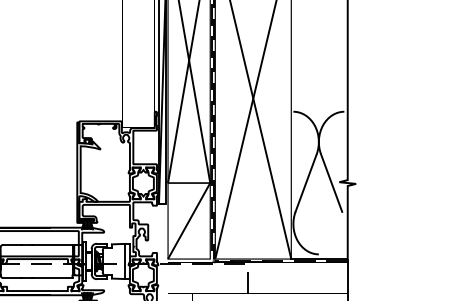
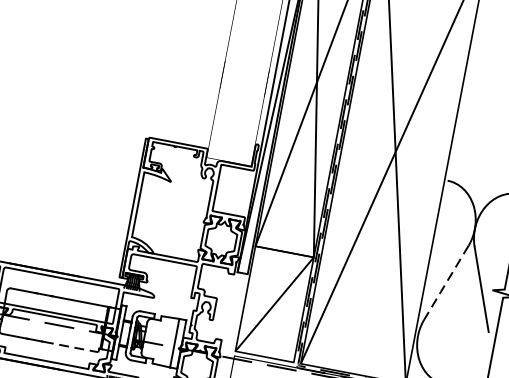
line: (306, 183) -> (446, 283), solid -> dashed
line: (52, 277) -> (70, 346), solid -> dashed

